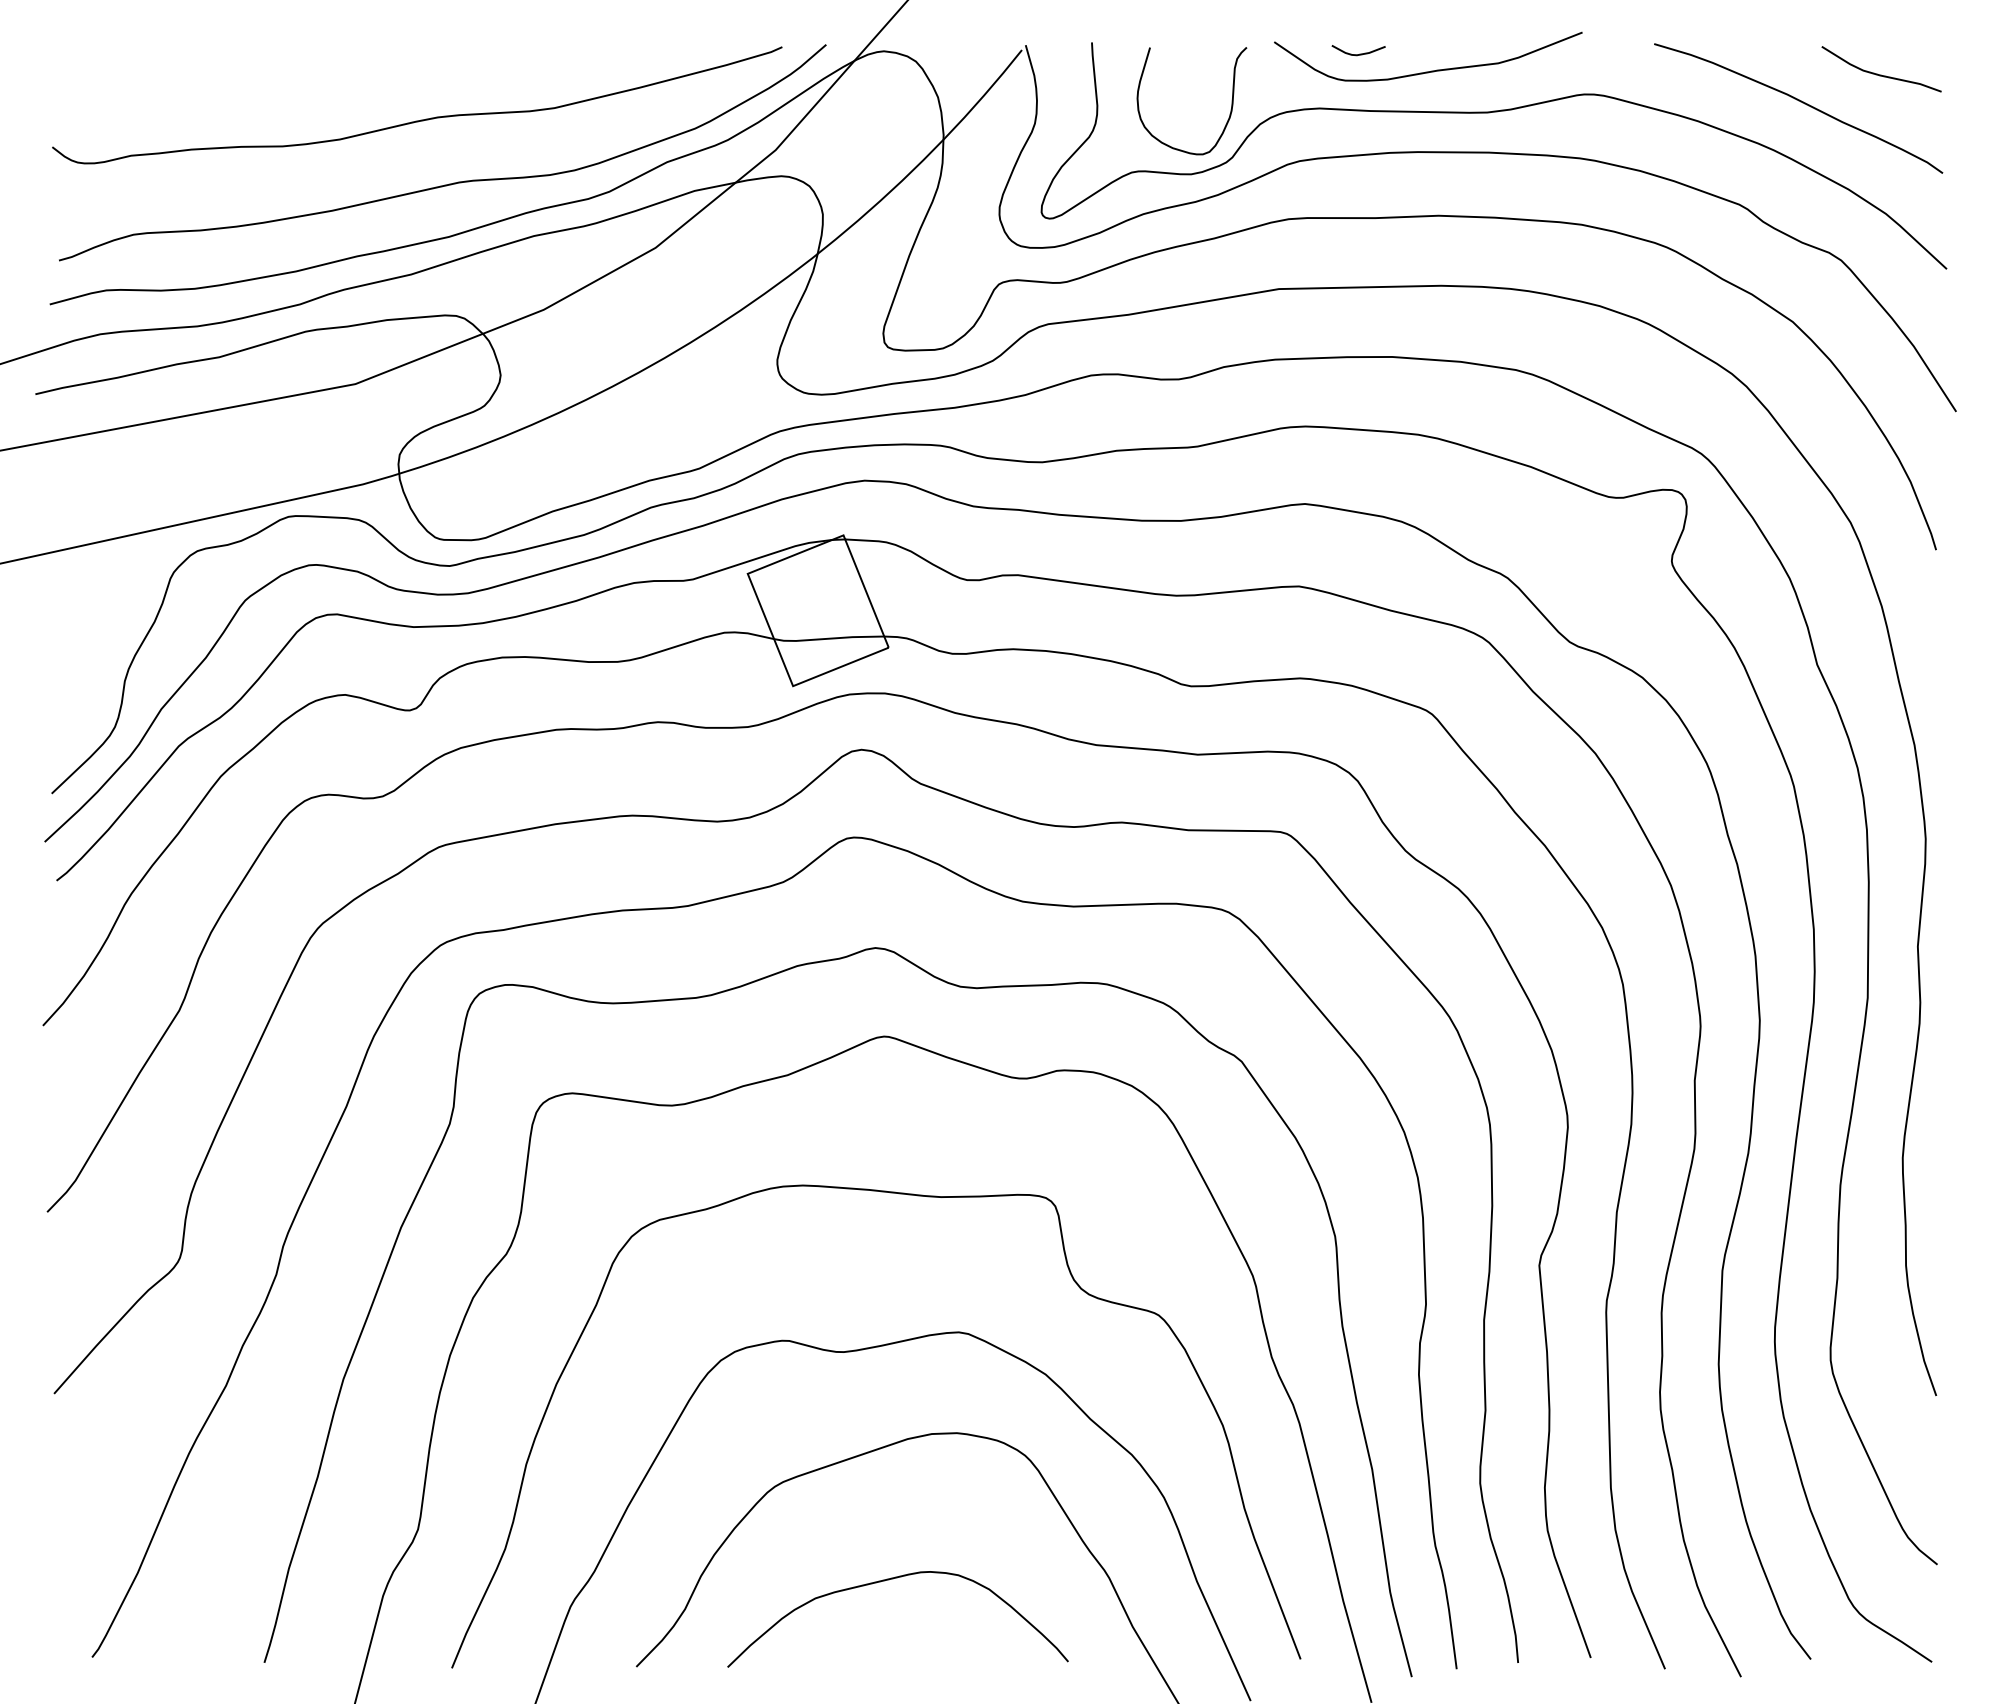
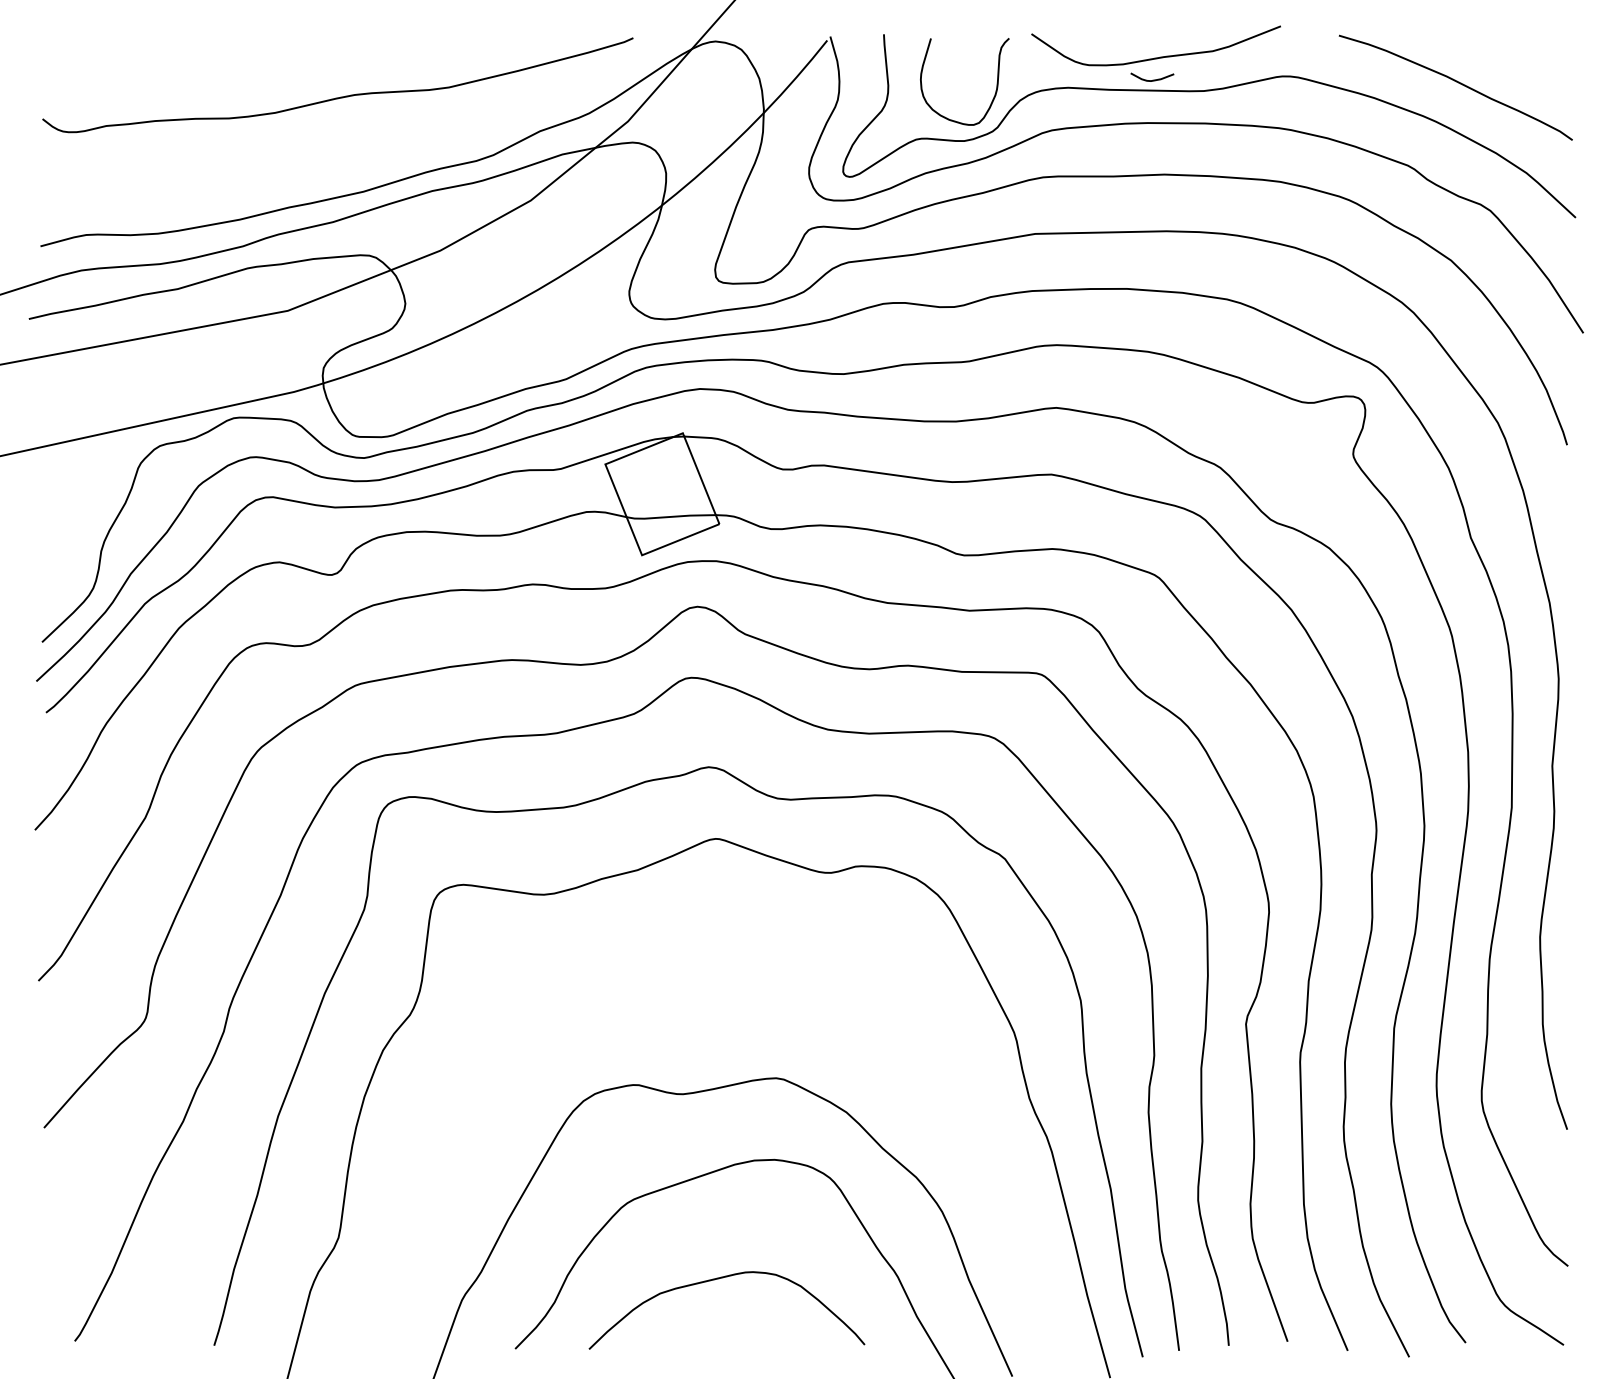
curve: (1359, 53) -> (1153, 79), moved
curve: (1881, 74) -> (1522, 60), removed
curve: (449, 183) -> (364, 148), removed
curve: (899, 1194) -> (728, 966), removed

